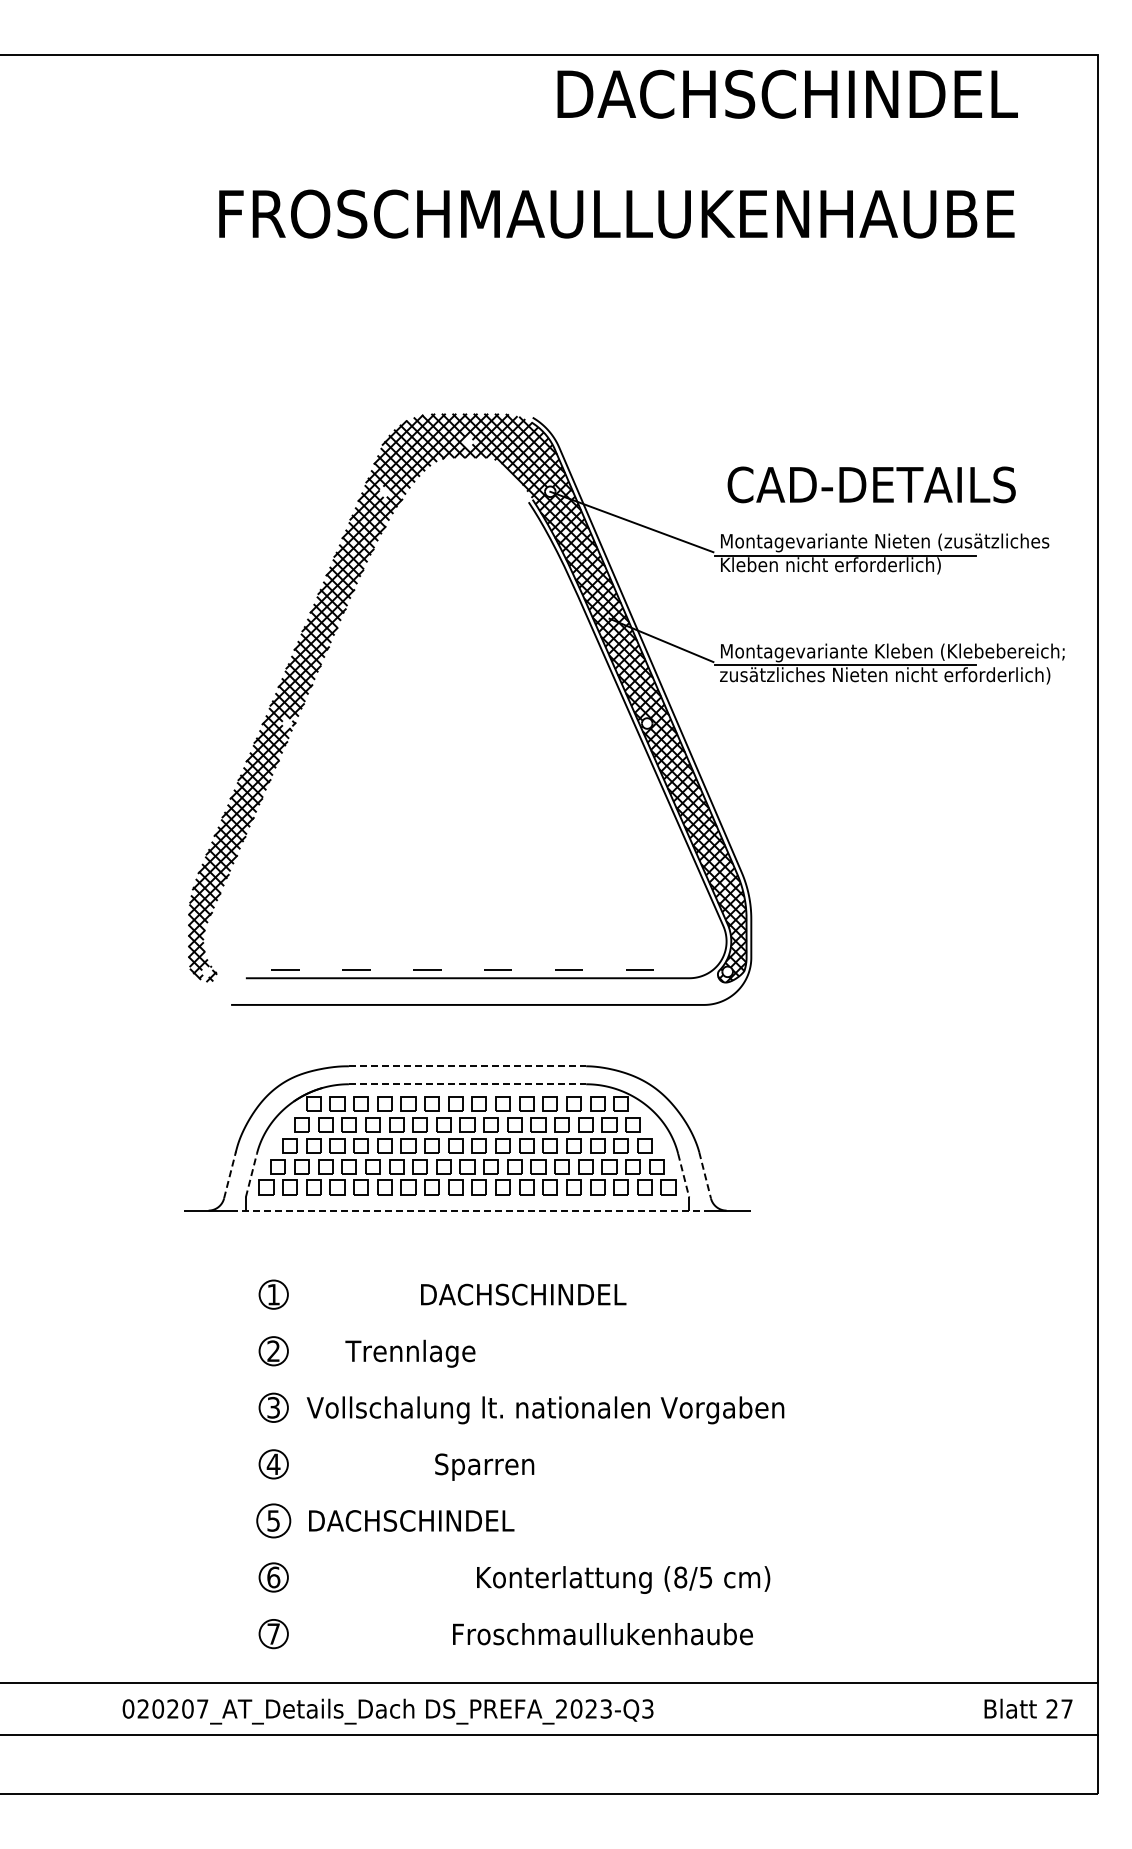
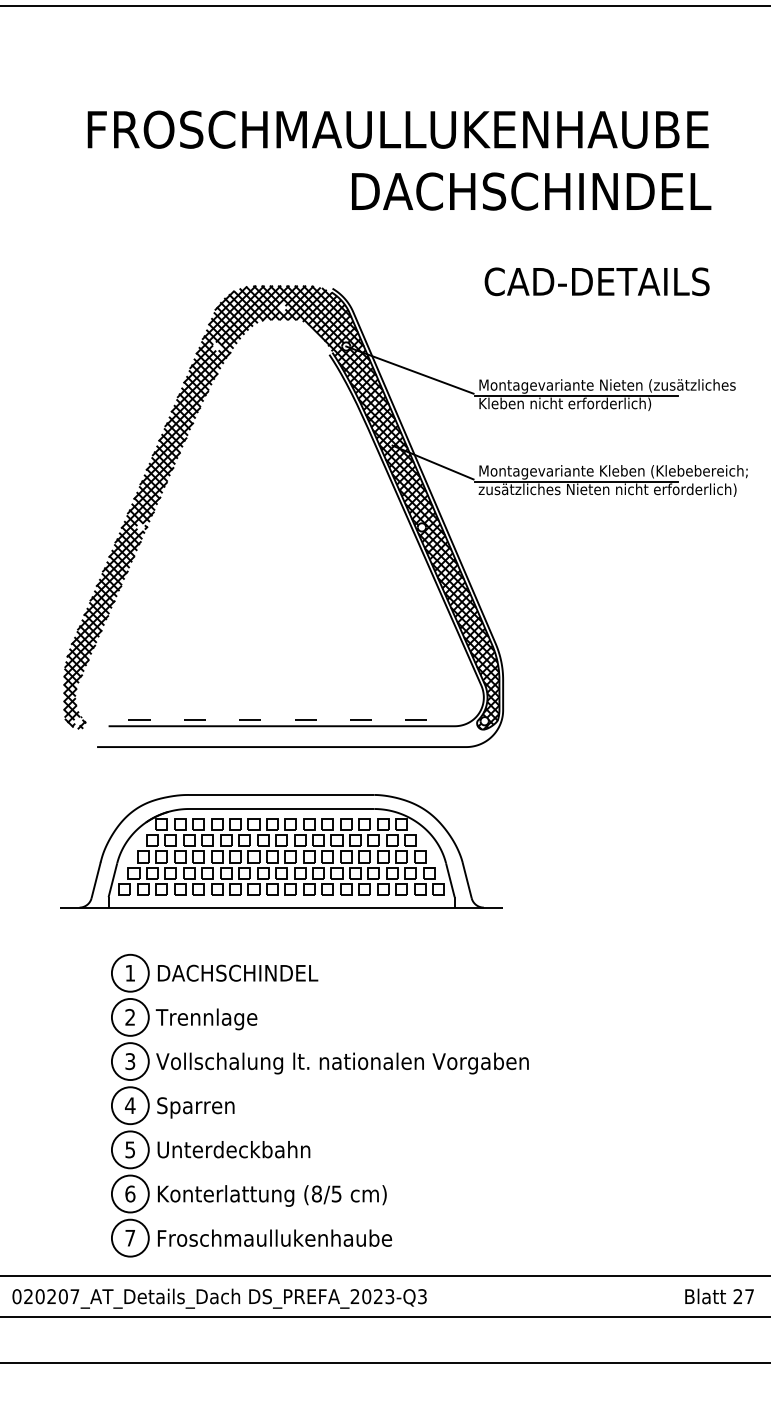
text: (787, 93) -> (531, 190), moved
text: (871, 484) -> (596, 281), moved
line: (467, 1066) -> (281, 795), dashed -> solid
line: (467, 1084) -> (281, 809), dashed -> solid
line: (229, 1175) -> (95, 880), dashed -> solid
line: (251, 1175) -> (113, 880), dashed -> solid
line: (705, 1175) -> (467, 880), dashed -> solid
line: (683, 1176) -> (450, 881), dashed -> solid
line: (468, 1210) -> (282, 907), dashed -> solid
circle: (273, 1294) -> (130, 973), size x1.67
text: (523, 1294) -> (237, 973), moved
circle: (273, 1350) -> (130, 1016), size x1.67
text: (410, 1353) -> (206, 1019), moved
circle: (273, 1407) -> (130, 1061), size x1.67
circle: (273, 1464) -> (130, 1105), size x1.67
text: (484, 1466) -> (195, 1107), moved
circle: (273, 1520) -> (130, 1149), size x1.43
text: (411, 1520) -> (237, 1149), DACHSCHINDEL -> Unterdeckbahn
circle: (273, 1577) -> (130, 1194), size x1.67
text: (623, 1579) -> (272, 1195), moved
circle: (273, 1633) -> (130, 1237), size x1.67
text: (602, 1634) -> (274, 1238), moved

